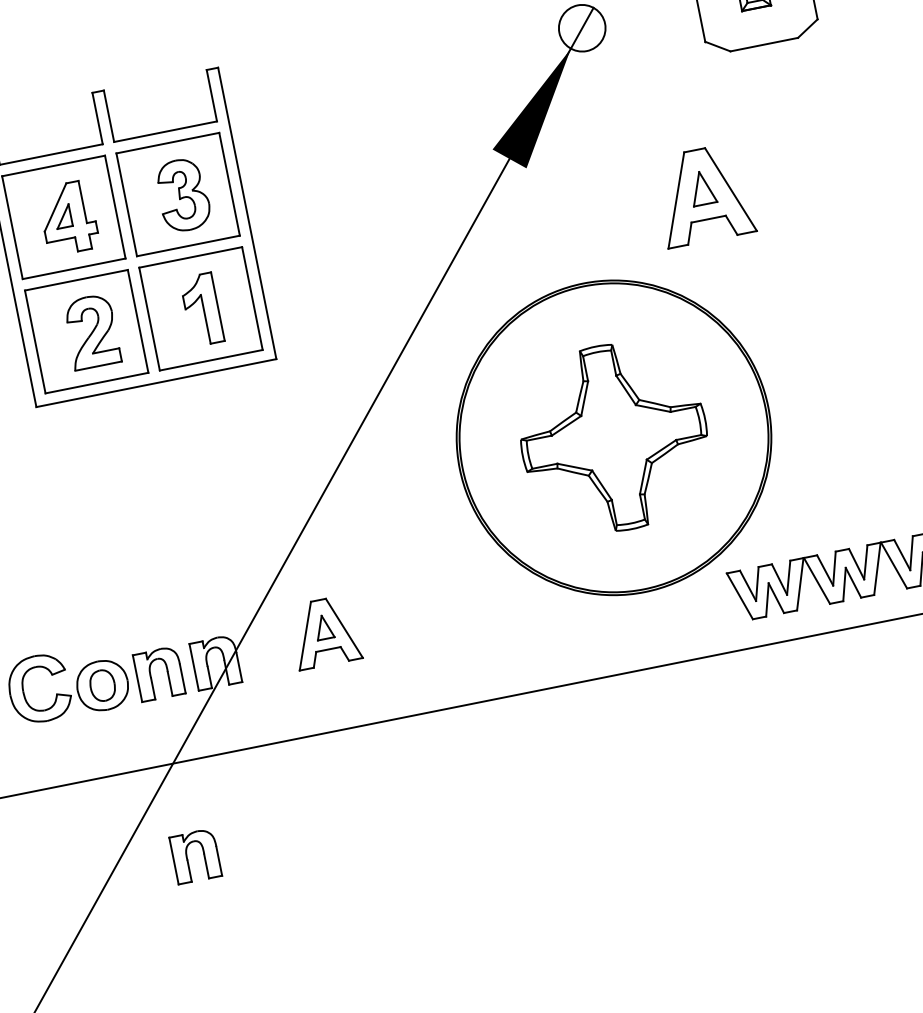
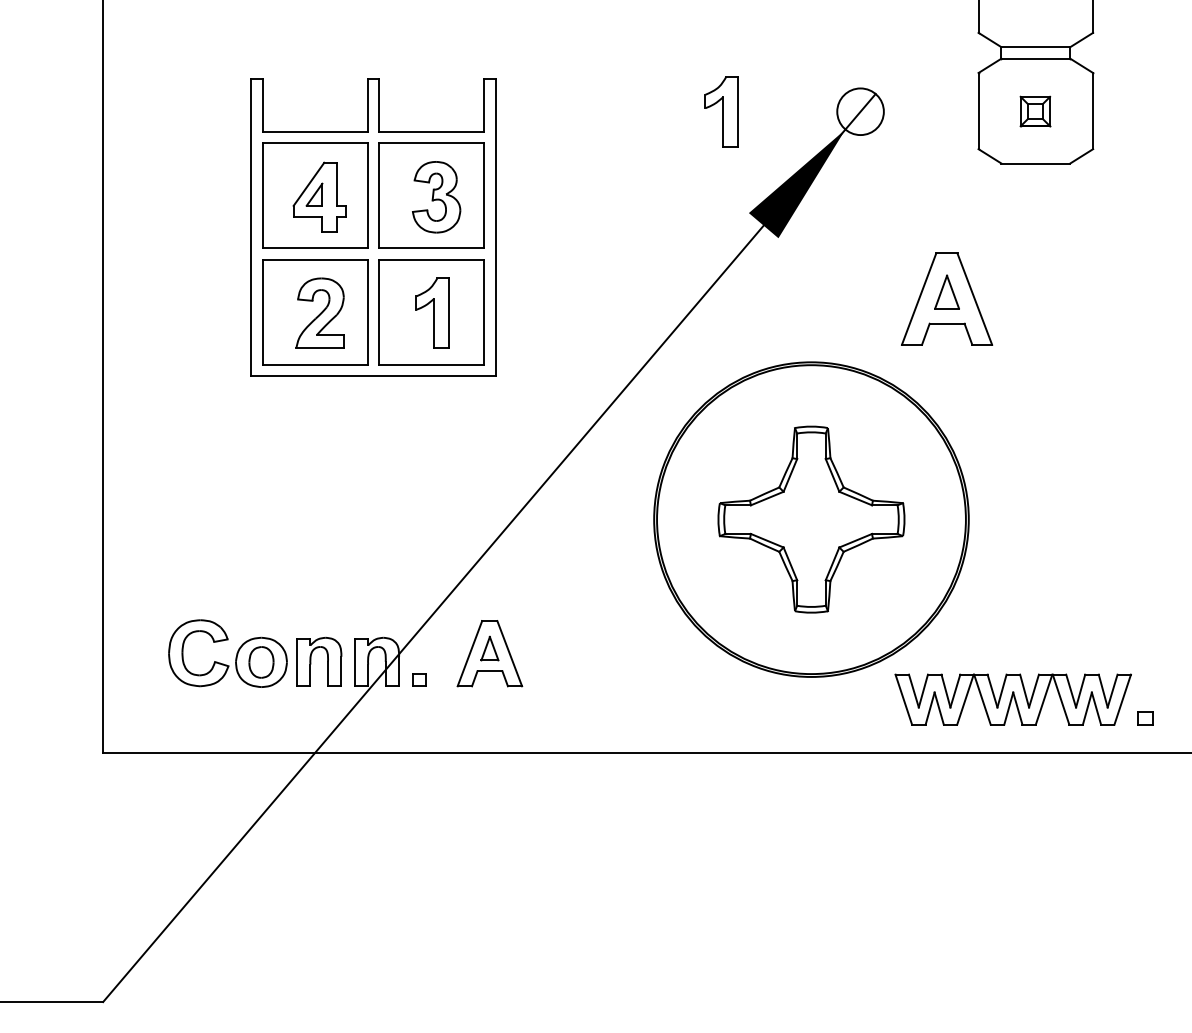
part: (445, 55) -> (721, 111), added
part: (260, 671) -> (419, 679), added
part: (187, 857) -> (311, 847), removed

